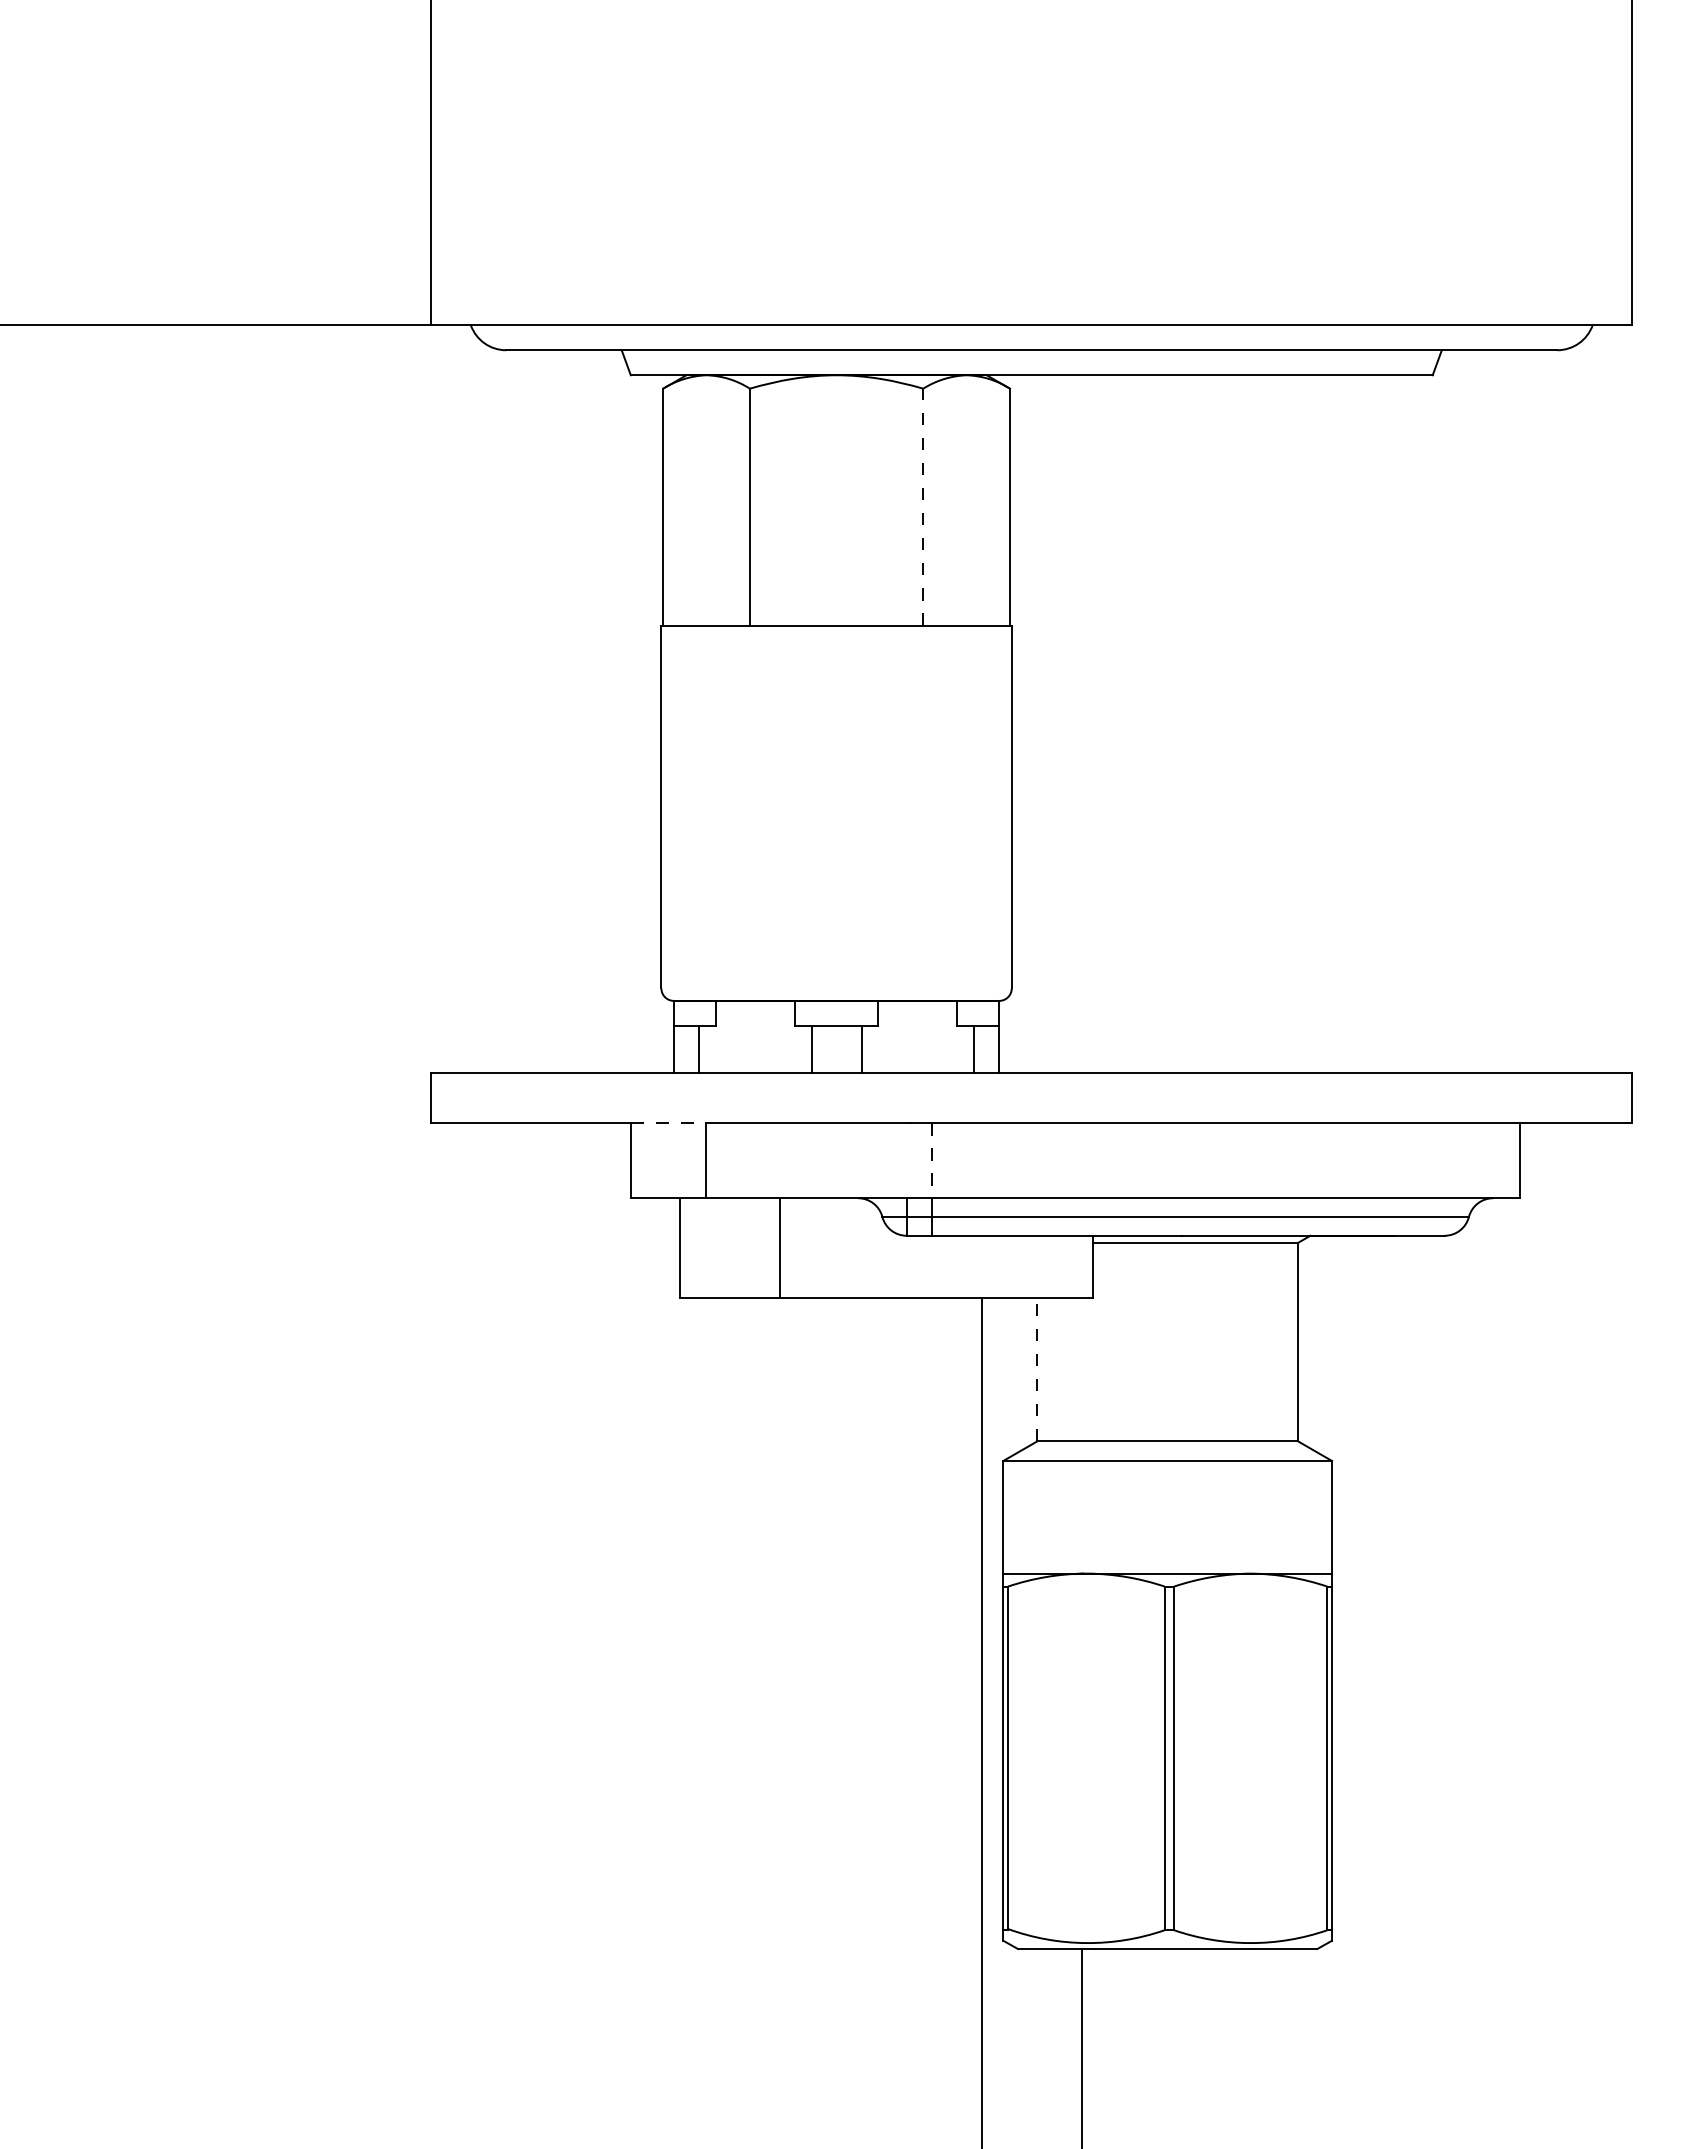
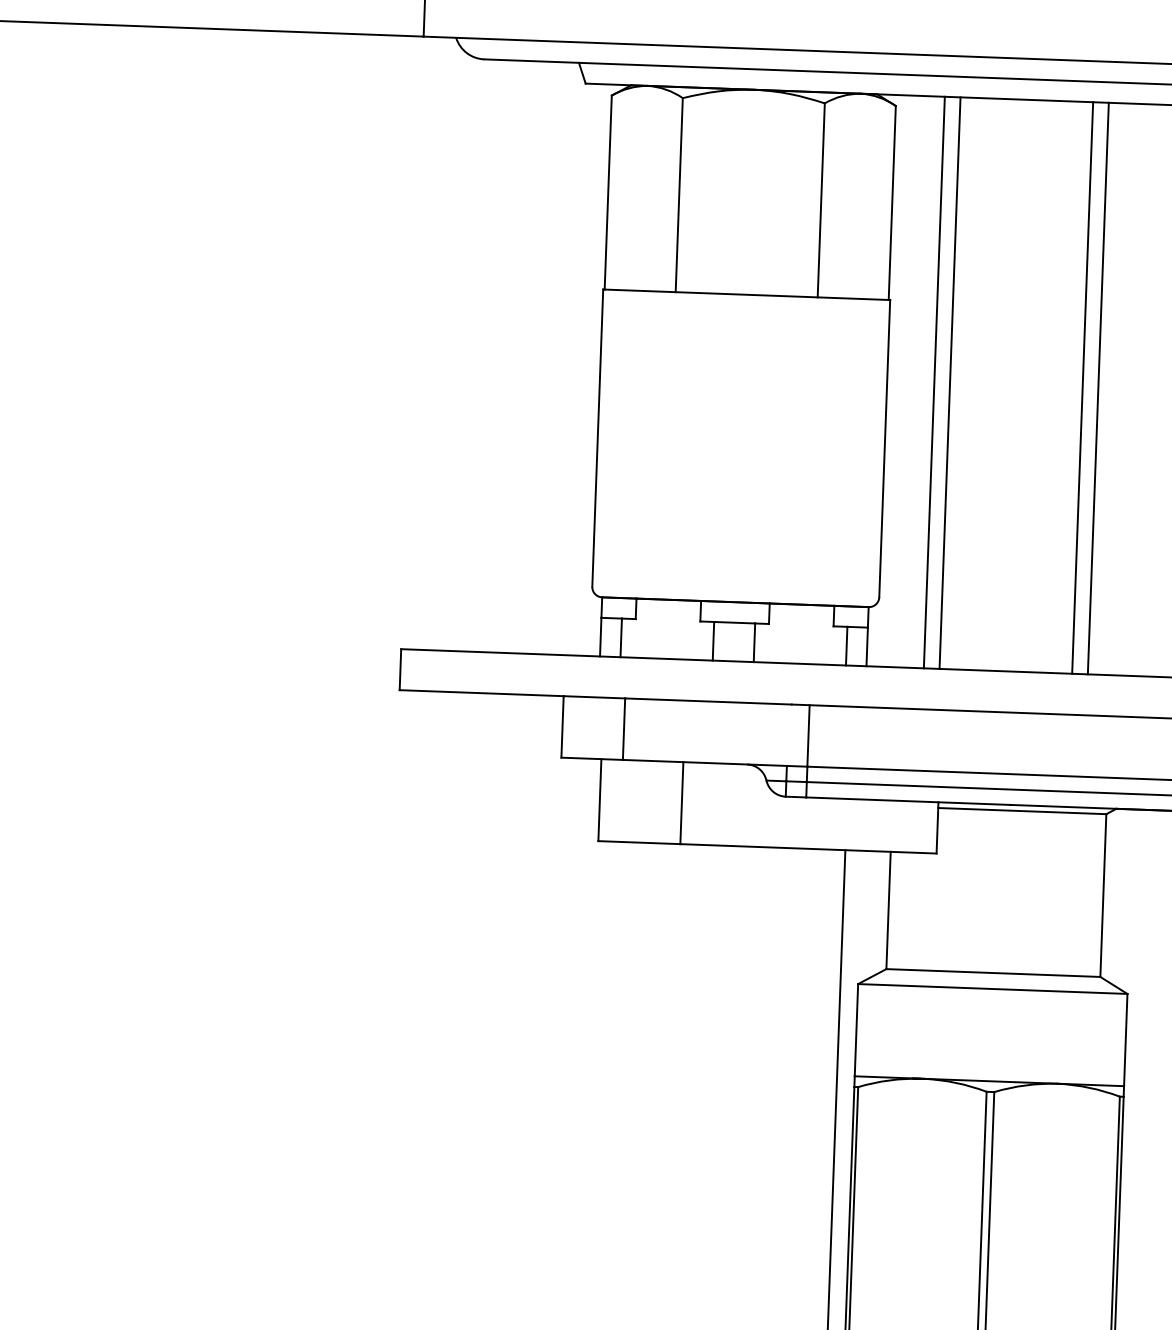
line: (923, 506) -> (821, 199), dashed -> solid
line: (1069, 724) -> (934, 382), added
line: (1088, 724) -> (950, 383), added
line: (1250, 724) -> (1082, 388), added
line: (1269, 724) -> (1098, 388), added
line: (668, 1123) -> (594, 697), dashed -> solid
line: (931, 1160) -> (808, 735), dashed -> solid
line: (1037, 1369) -> (888, 910), dashed -> solid

